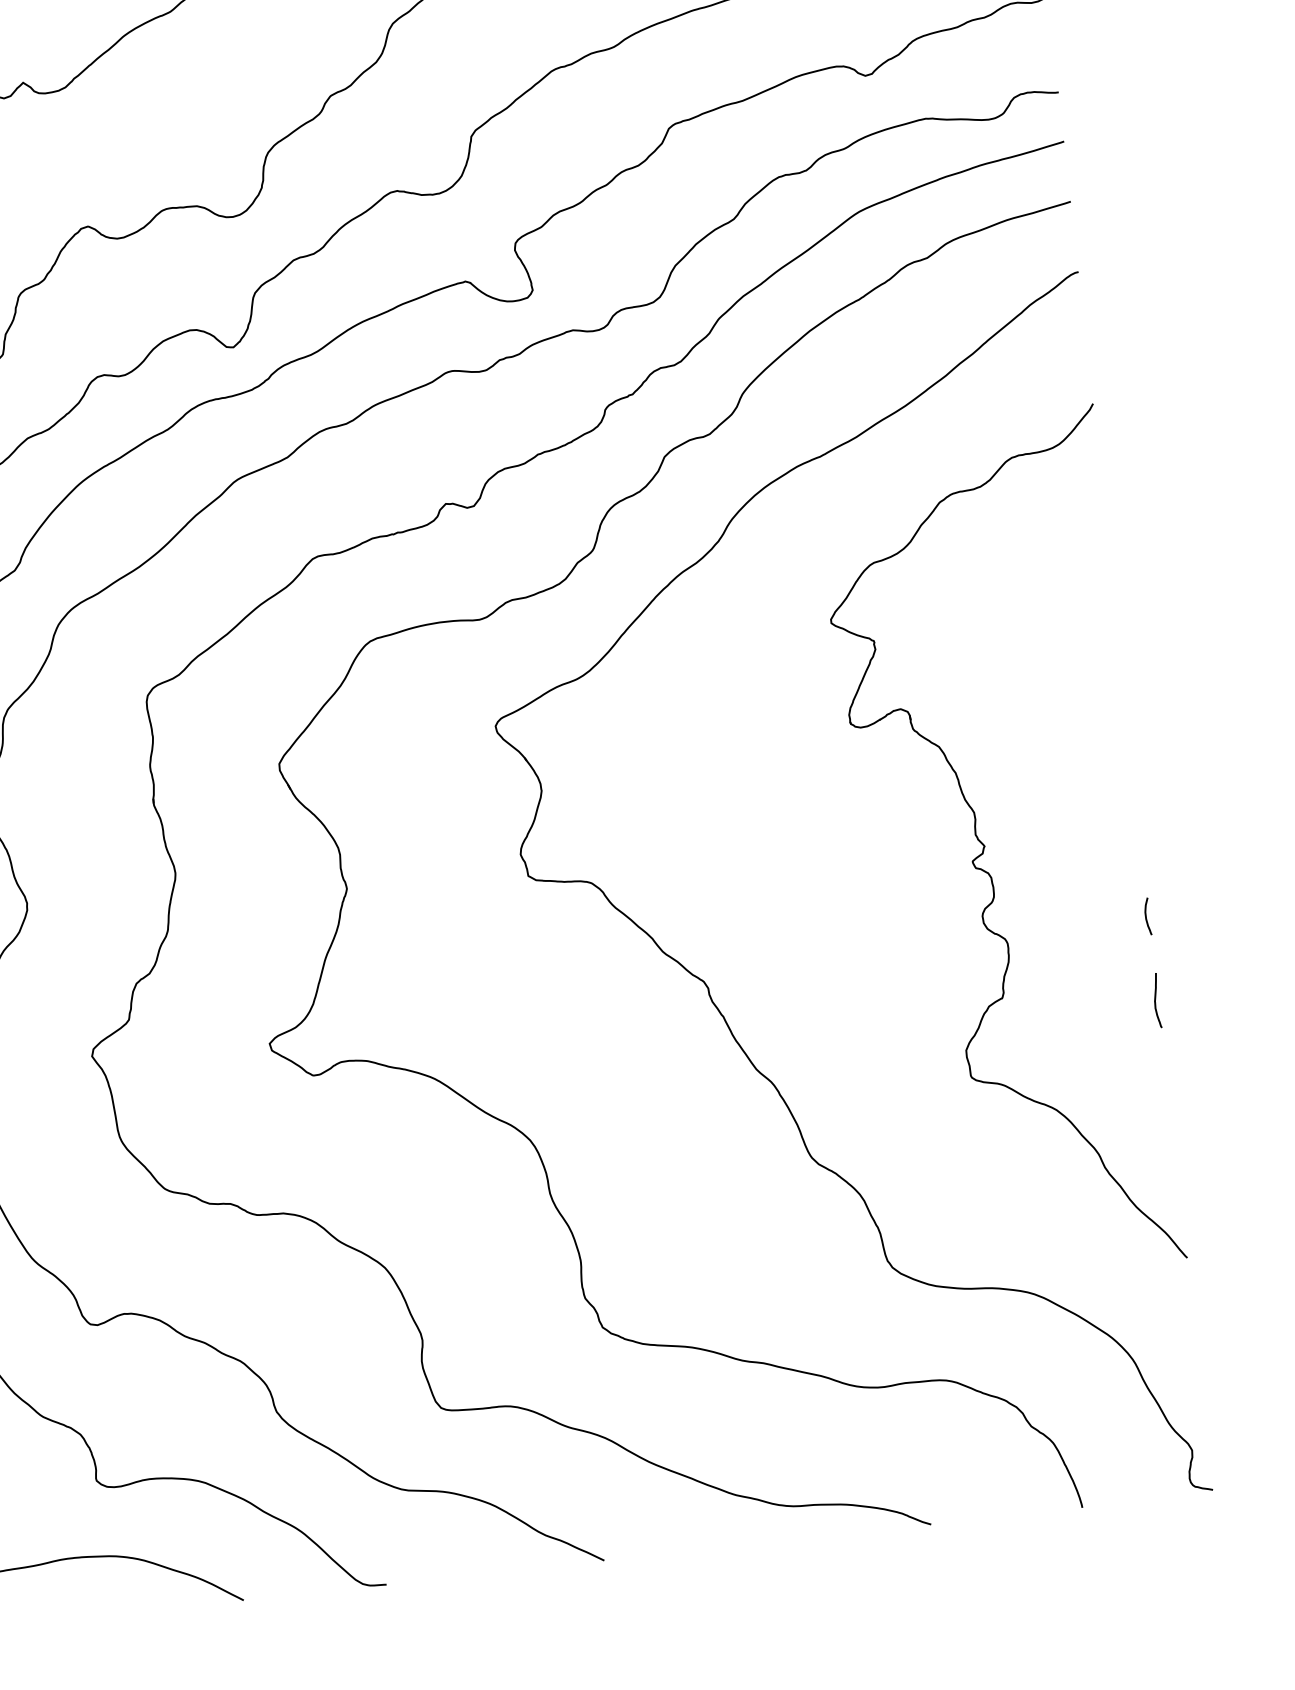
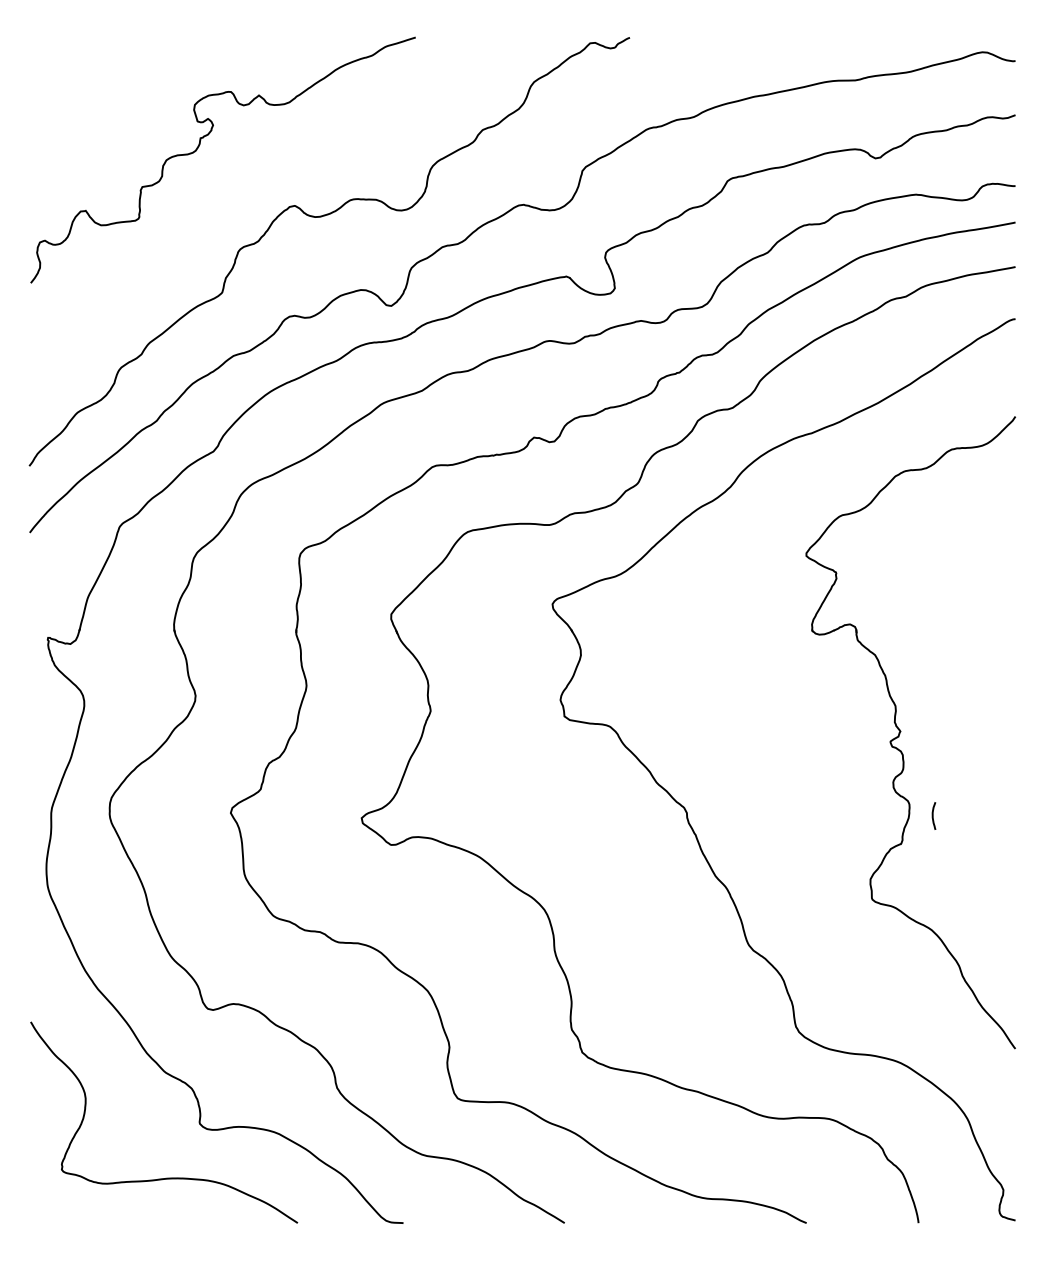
curve: (1146, 915) -> (933, 815), moved
curve: (1156, 1001) -> (1013, 858), removed

